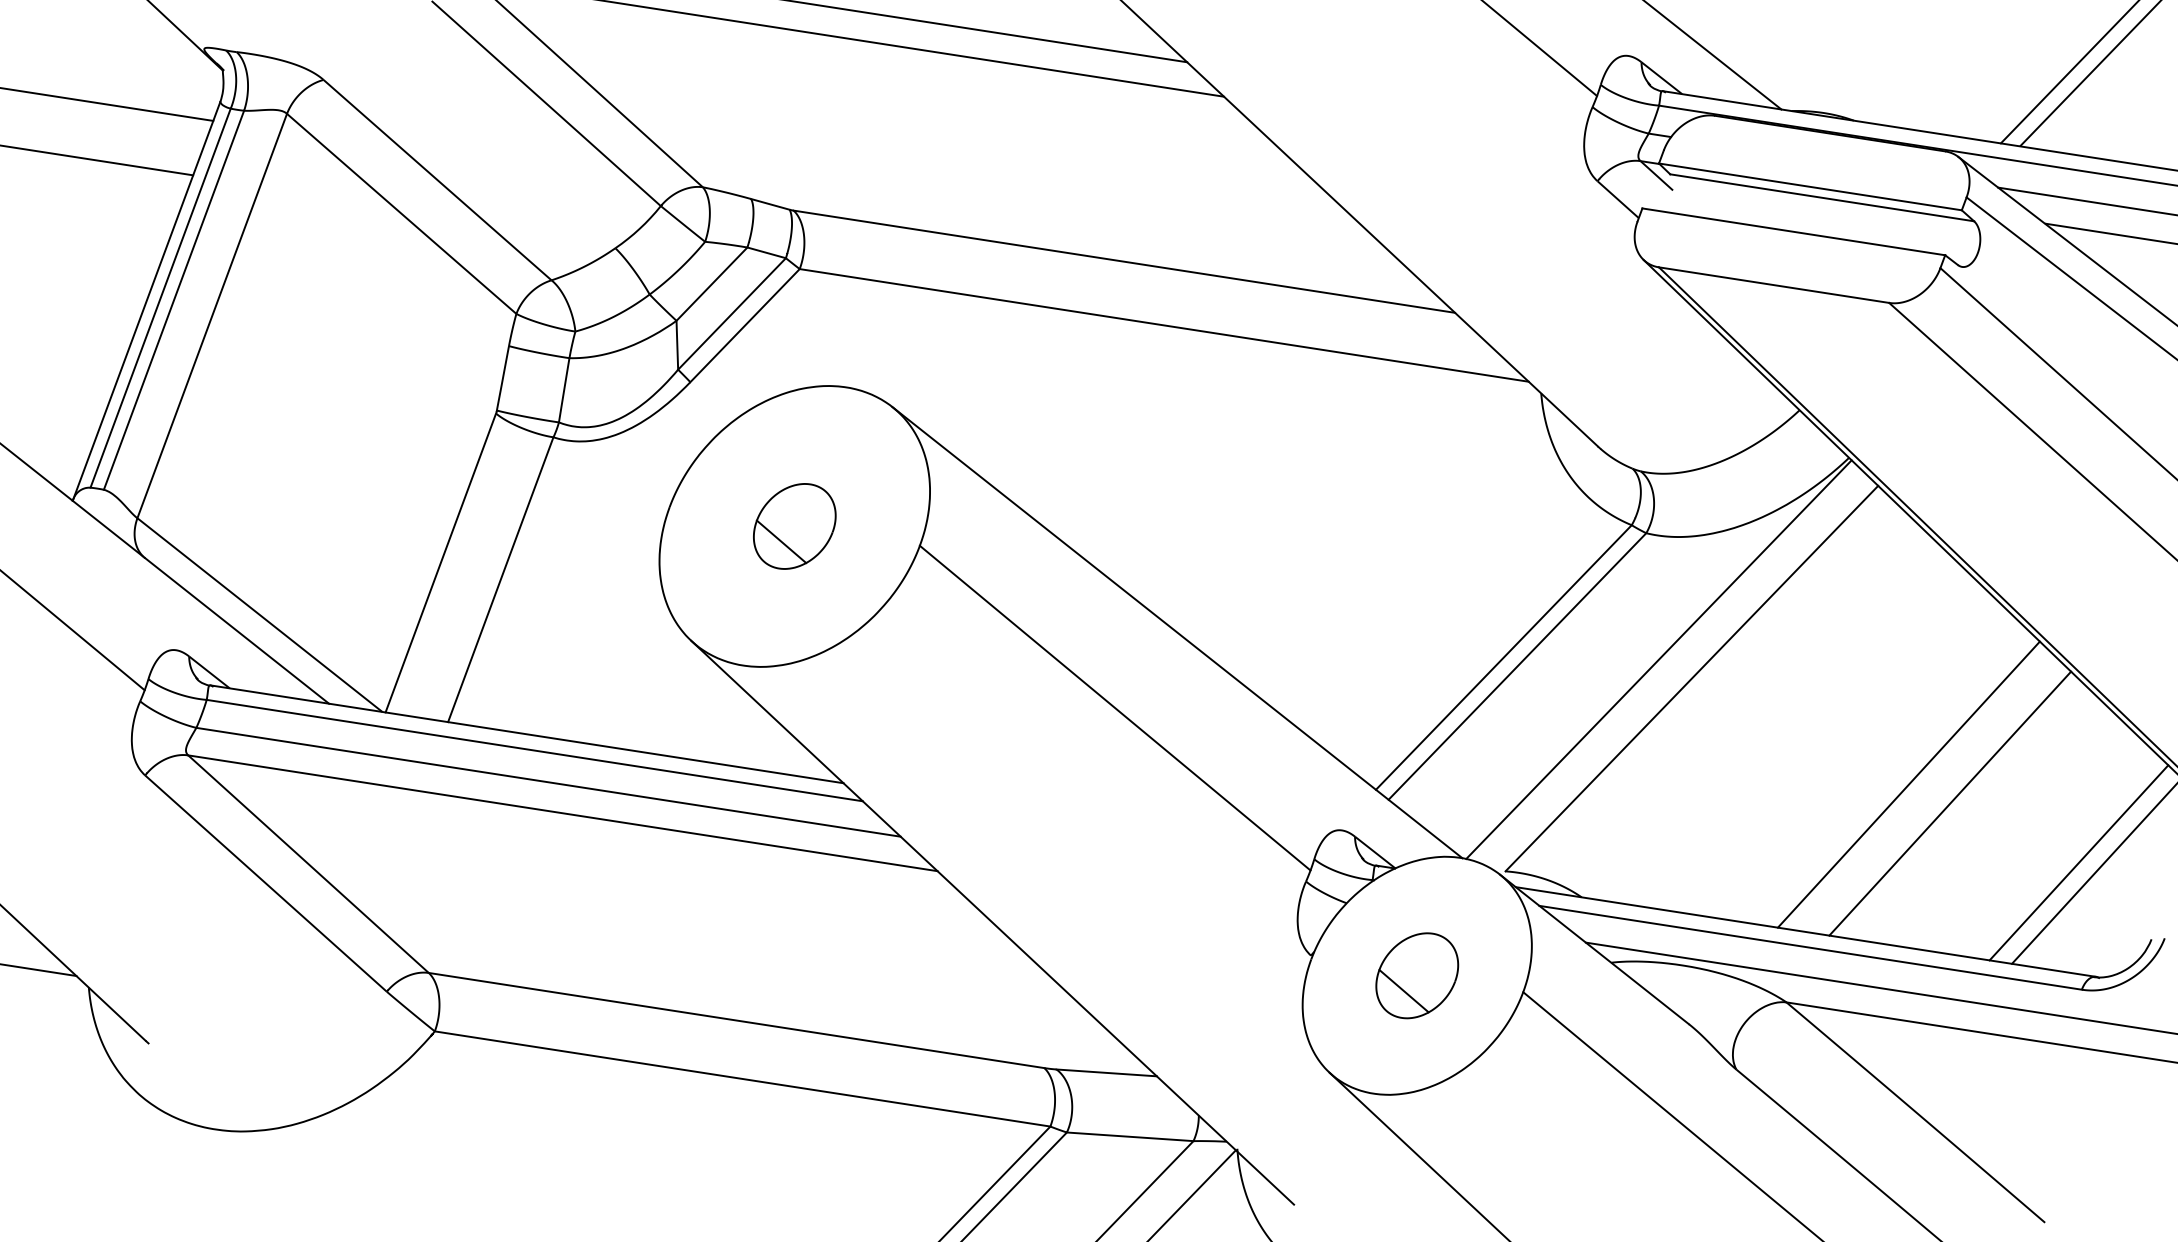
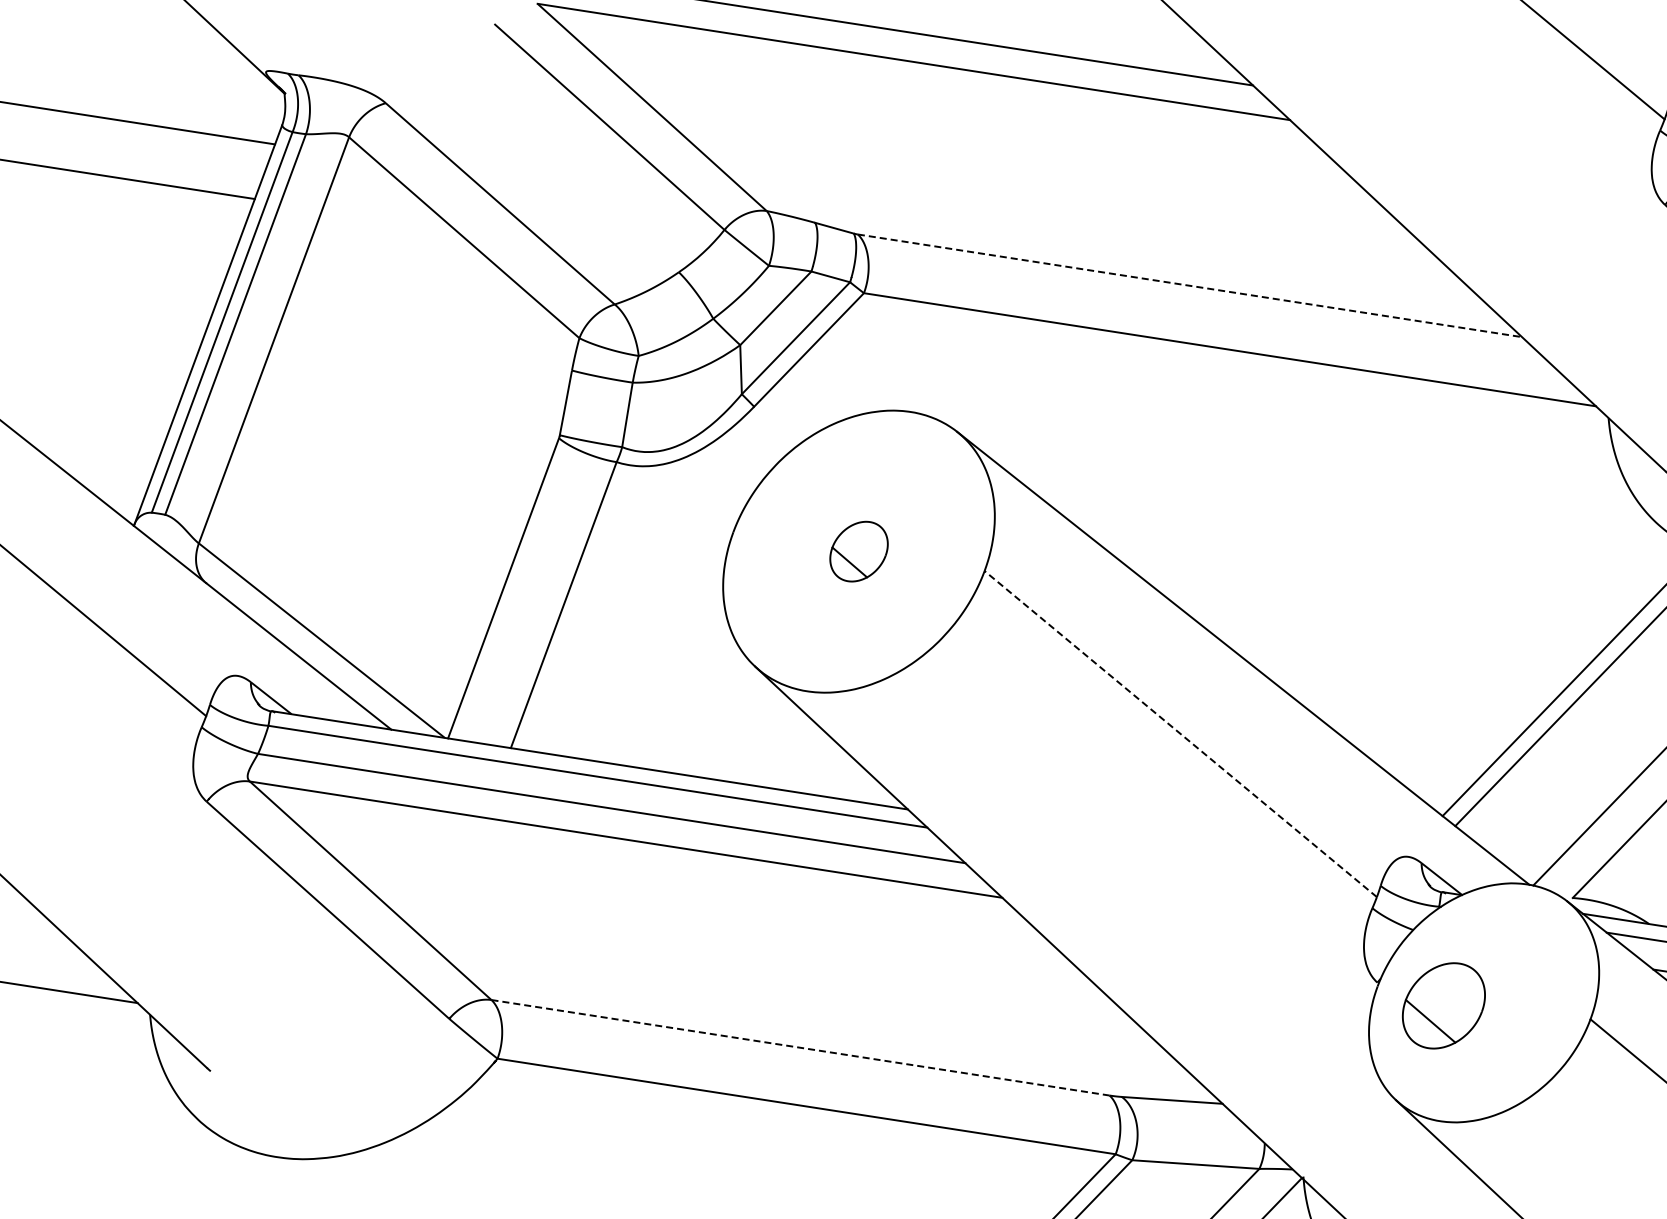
line: (1124, 261) -> (1190, 285), solid -> dashed
part: (794, 526) -> (858, 551), size x0.7
line: (1115, 708) -> (1181, 734), solid -> dashed
part: (1417, 975) -> (1444, 1005), moved
line: (737, 1020) -> (801, 1047), solid -> dashed

